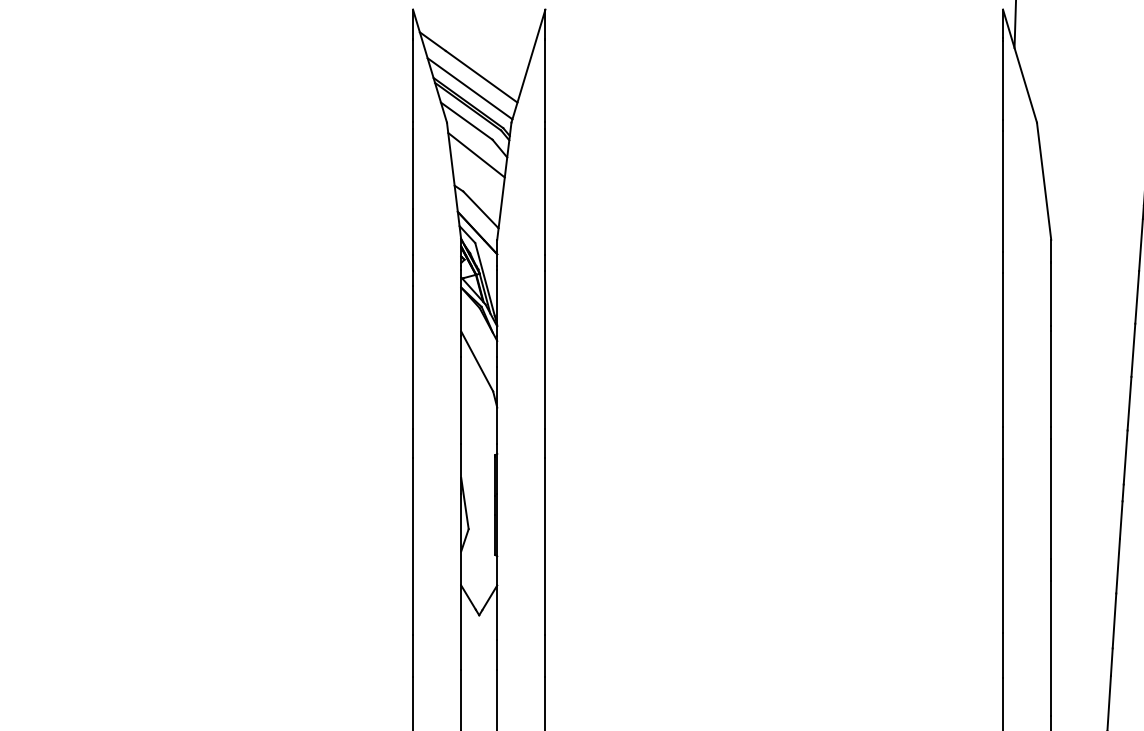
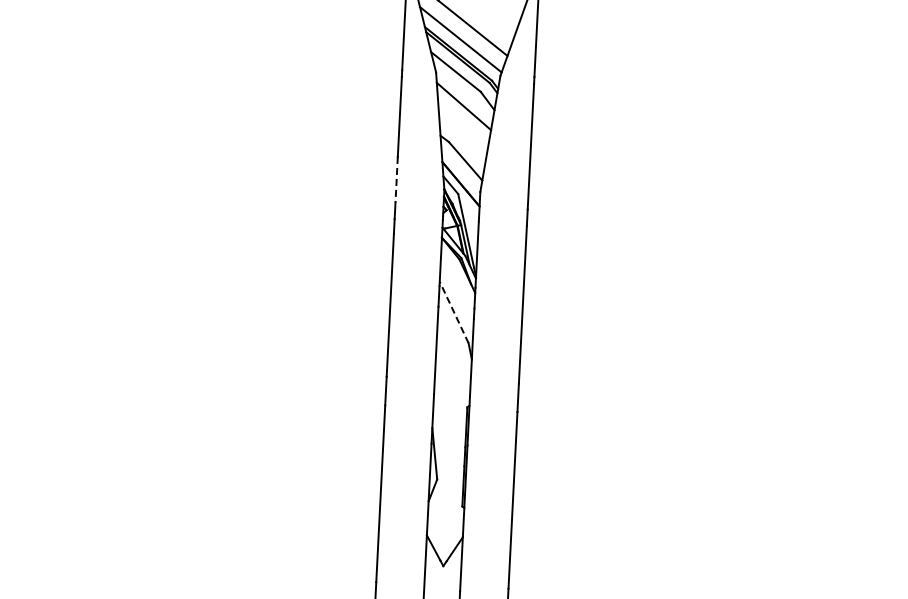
line: (413, 231) -> (397, 179), solid -> dashed
line: (477, 361) -> (454, 312), solid -> dashed

